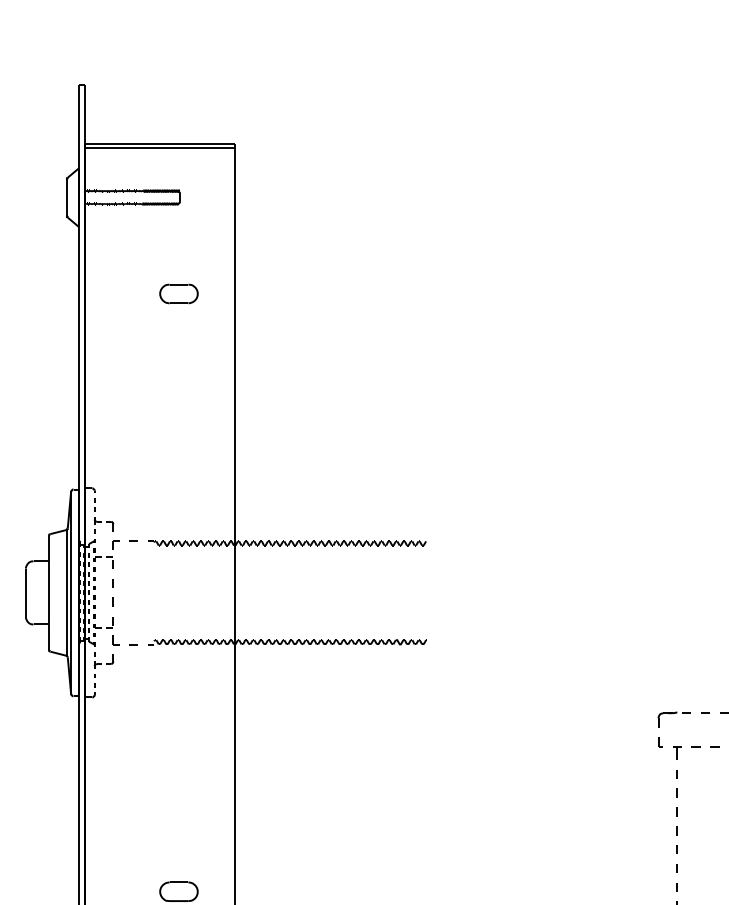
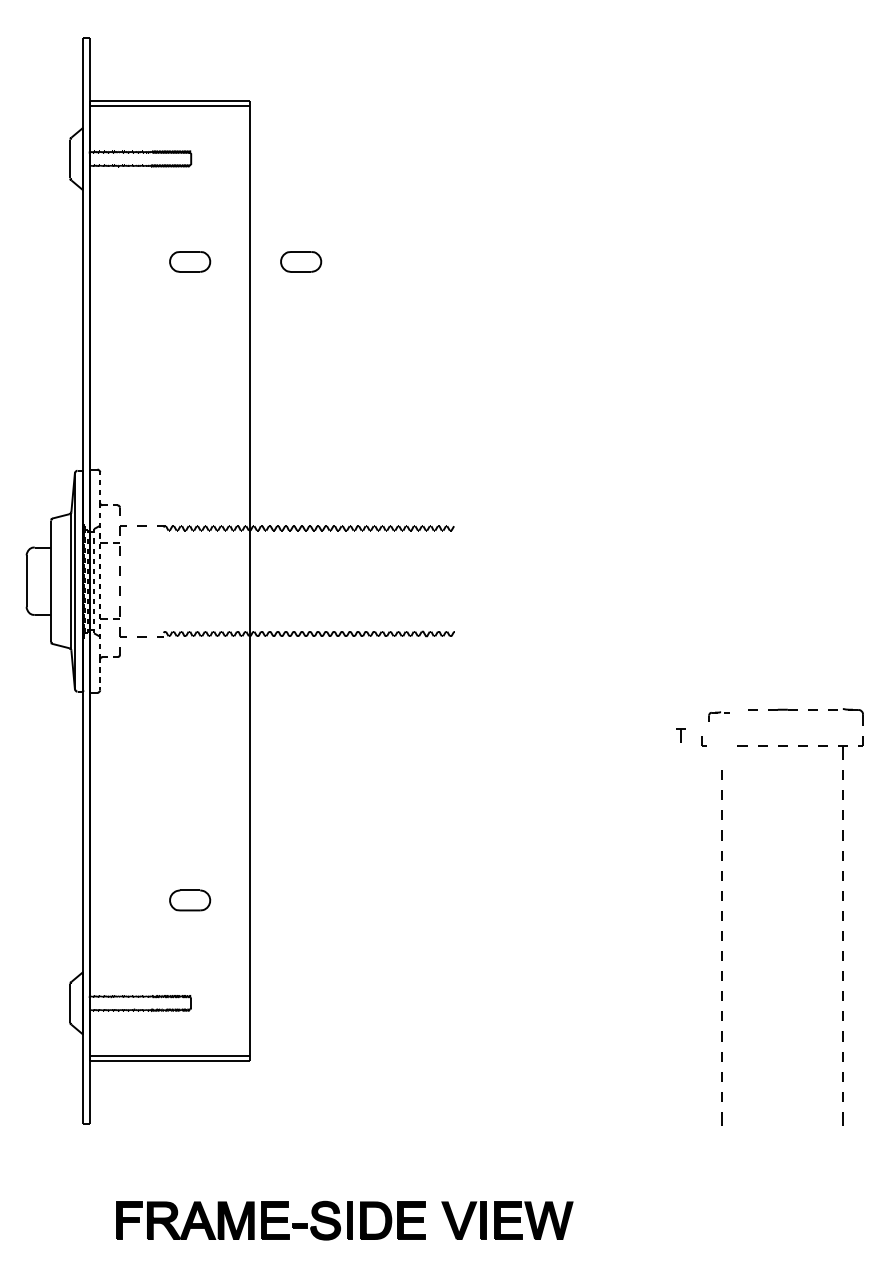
part: (283, 293) -> (301, 261), added
part: (673, 719) -> (718, 716), size x0.6
part: (676, 753) -> (680, 735), moved

